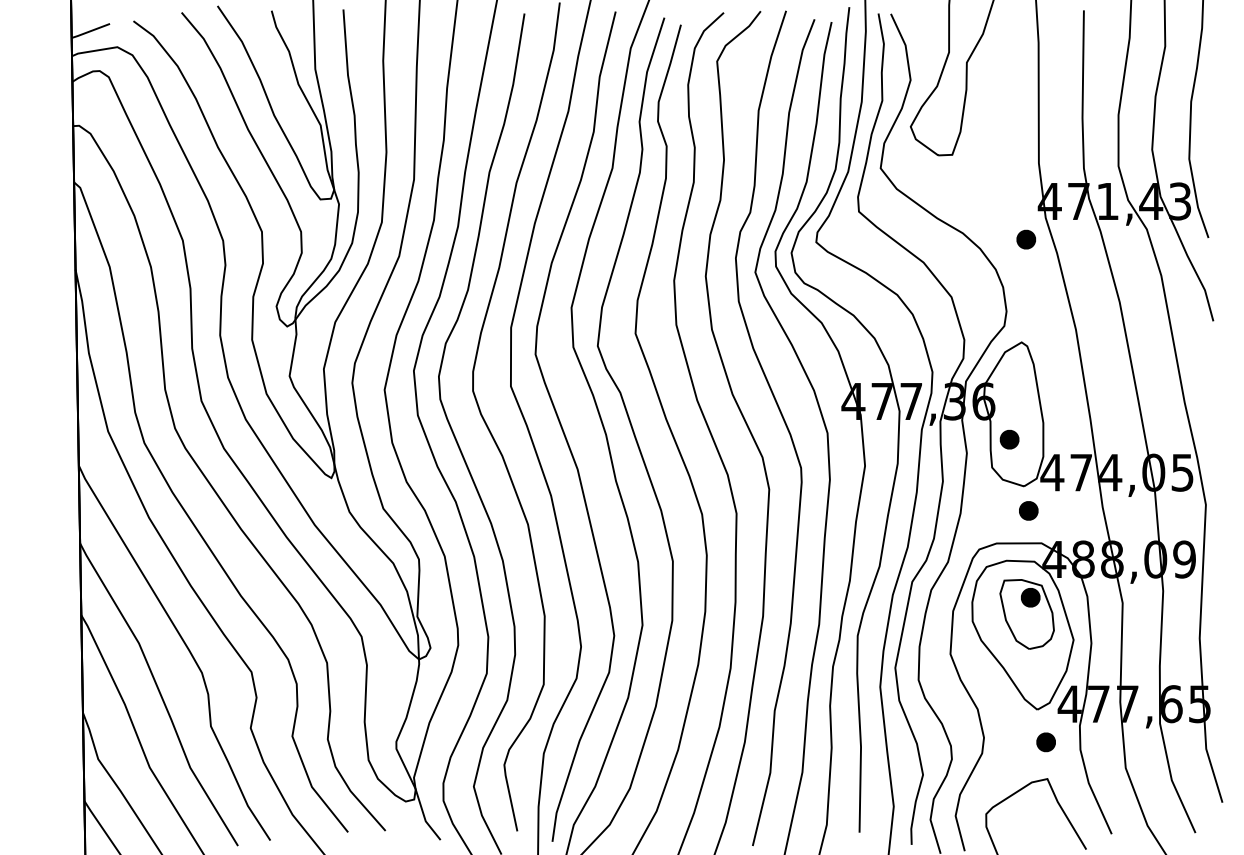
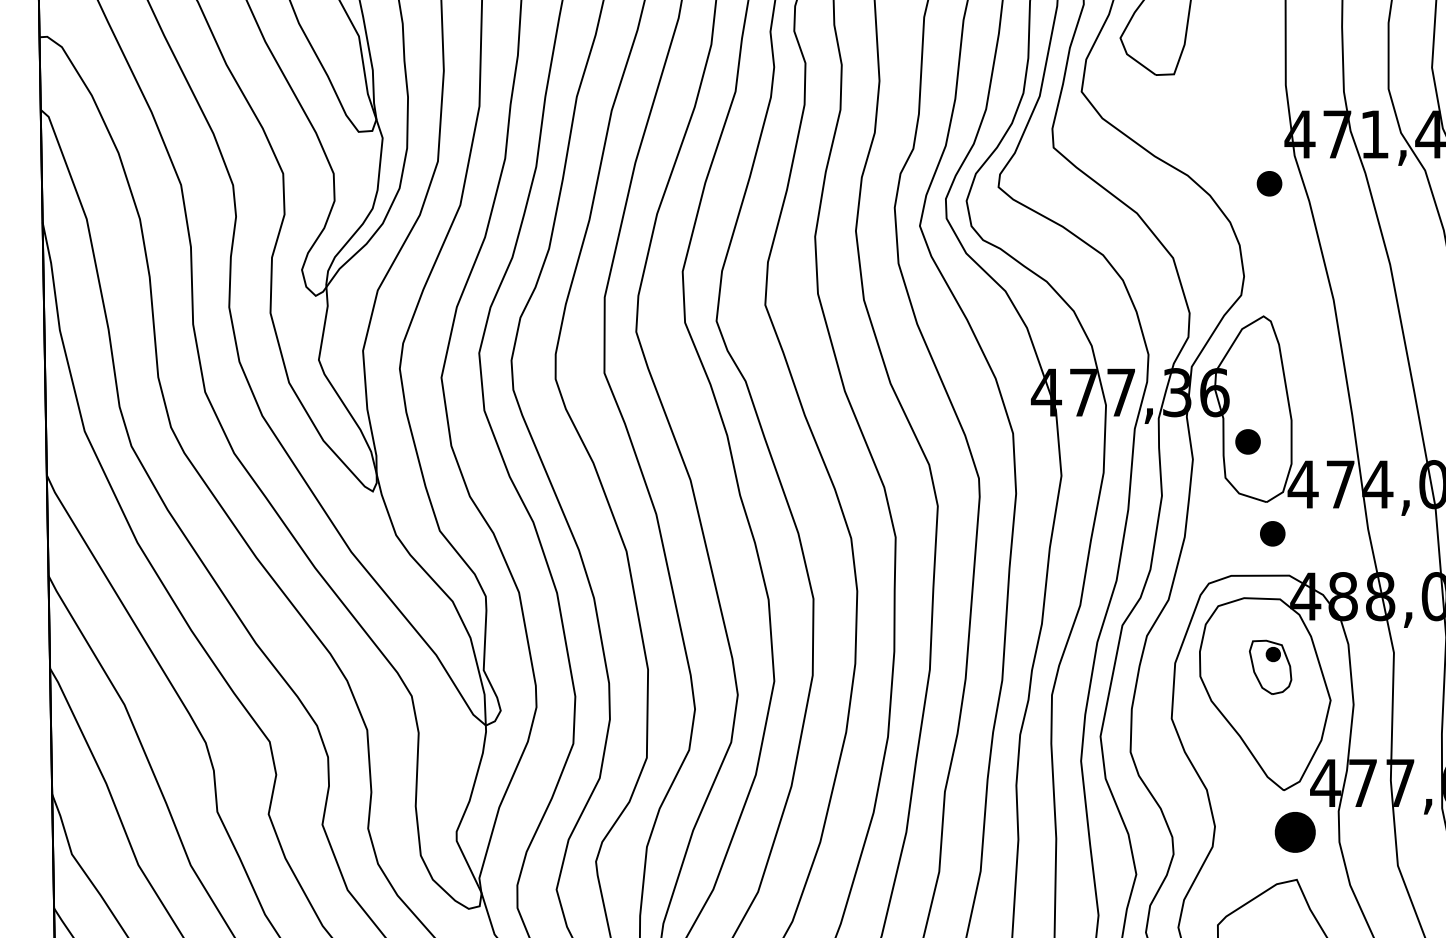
part: (1026, 614) -> (1269, 667), size x0.6
part: (1045, 742) -> (1294, 832), size x1.6

